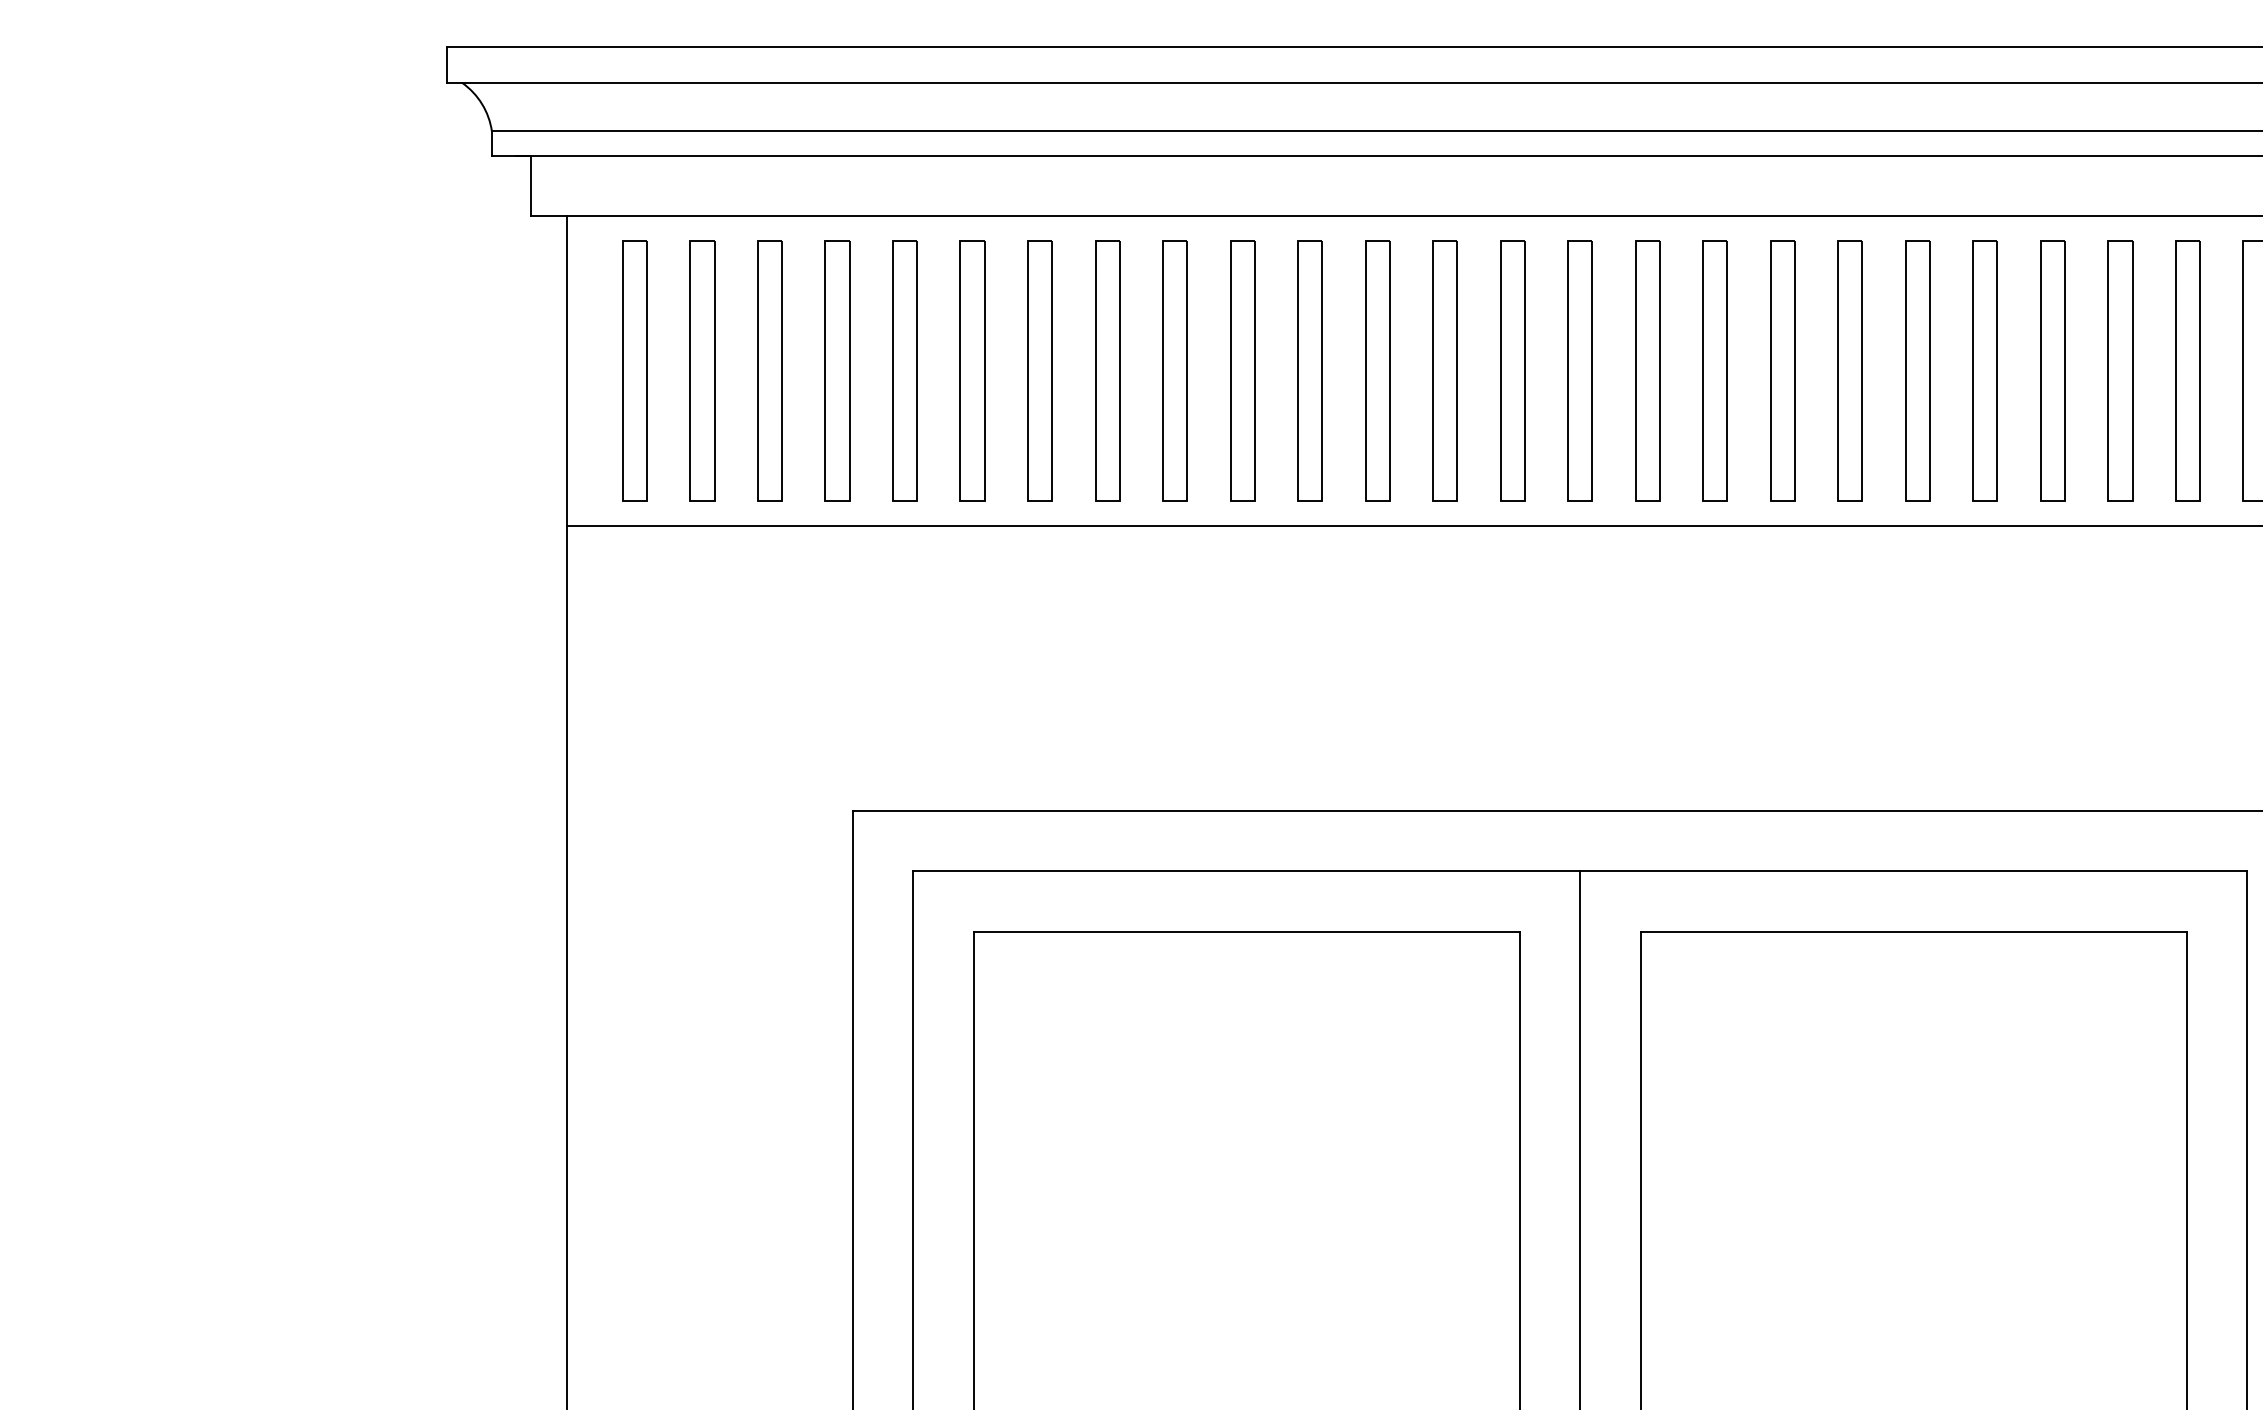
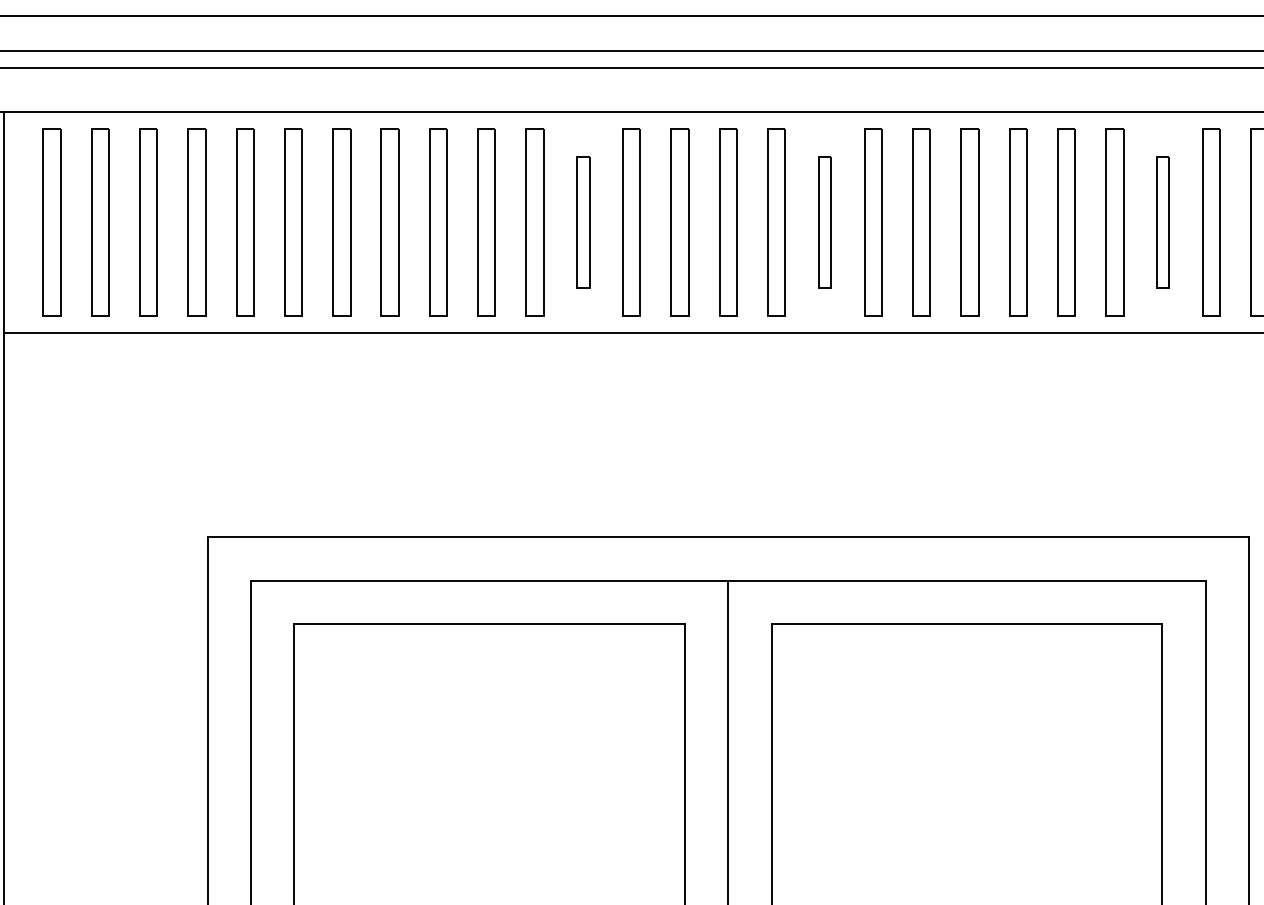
part: (1377, 370) -> (583, 222), size x0.7
part: (1714, 370) -> (824, 222), size x0.7
part: (2187, 370) -> (1162, 222), size x0.7

